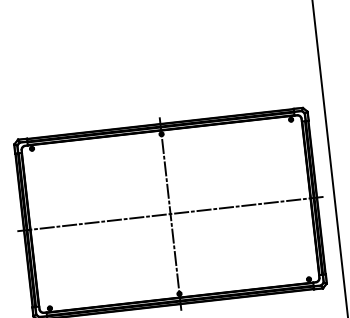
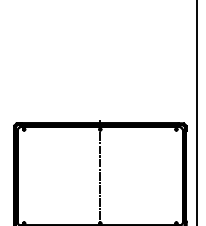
line: (170, 214) -> (100, 176), removed

